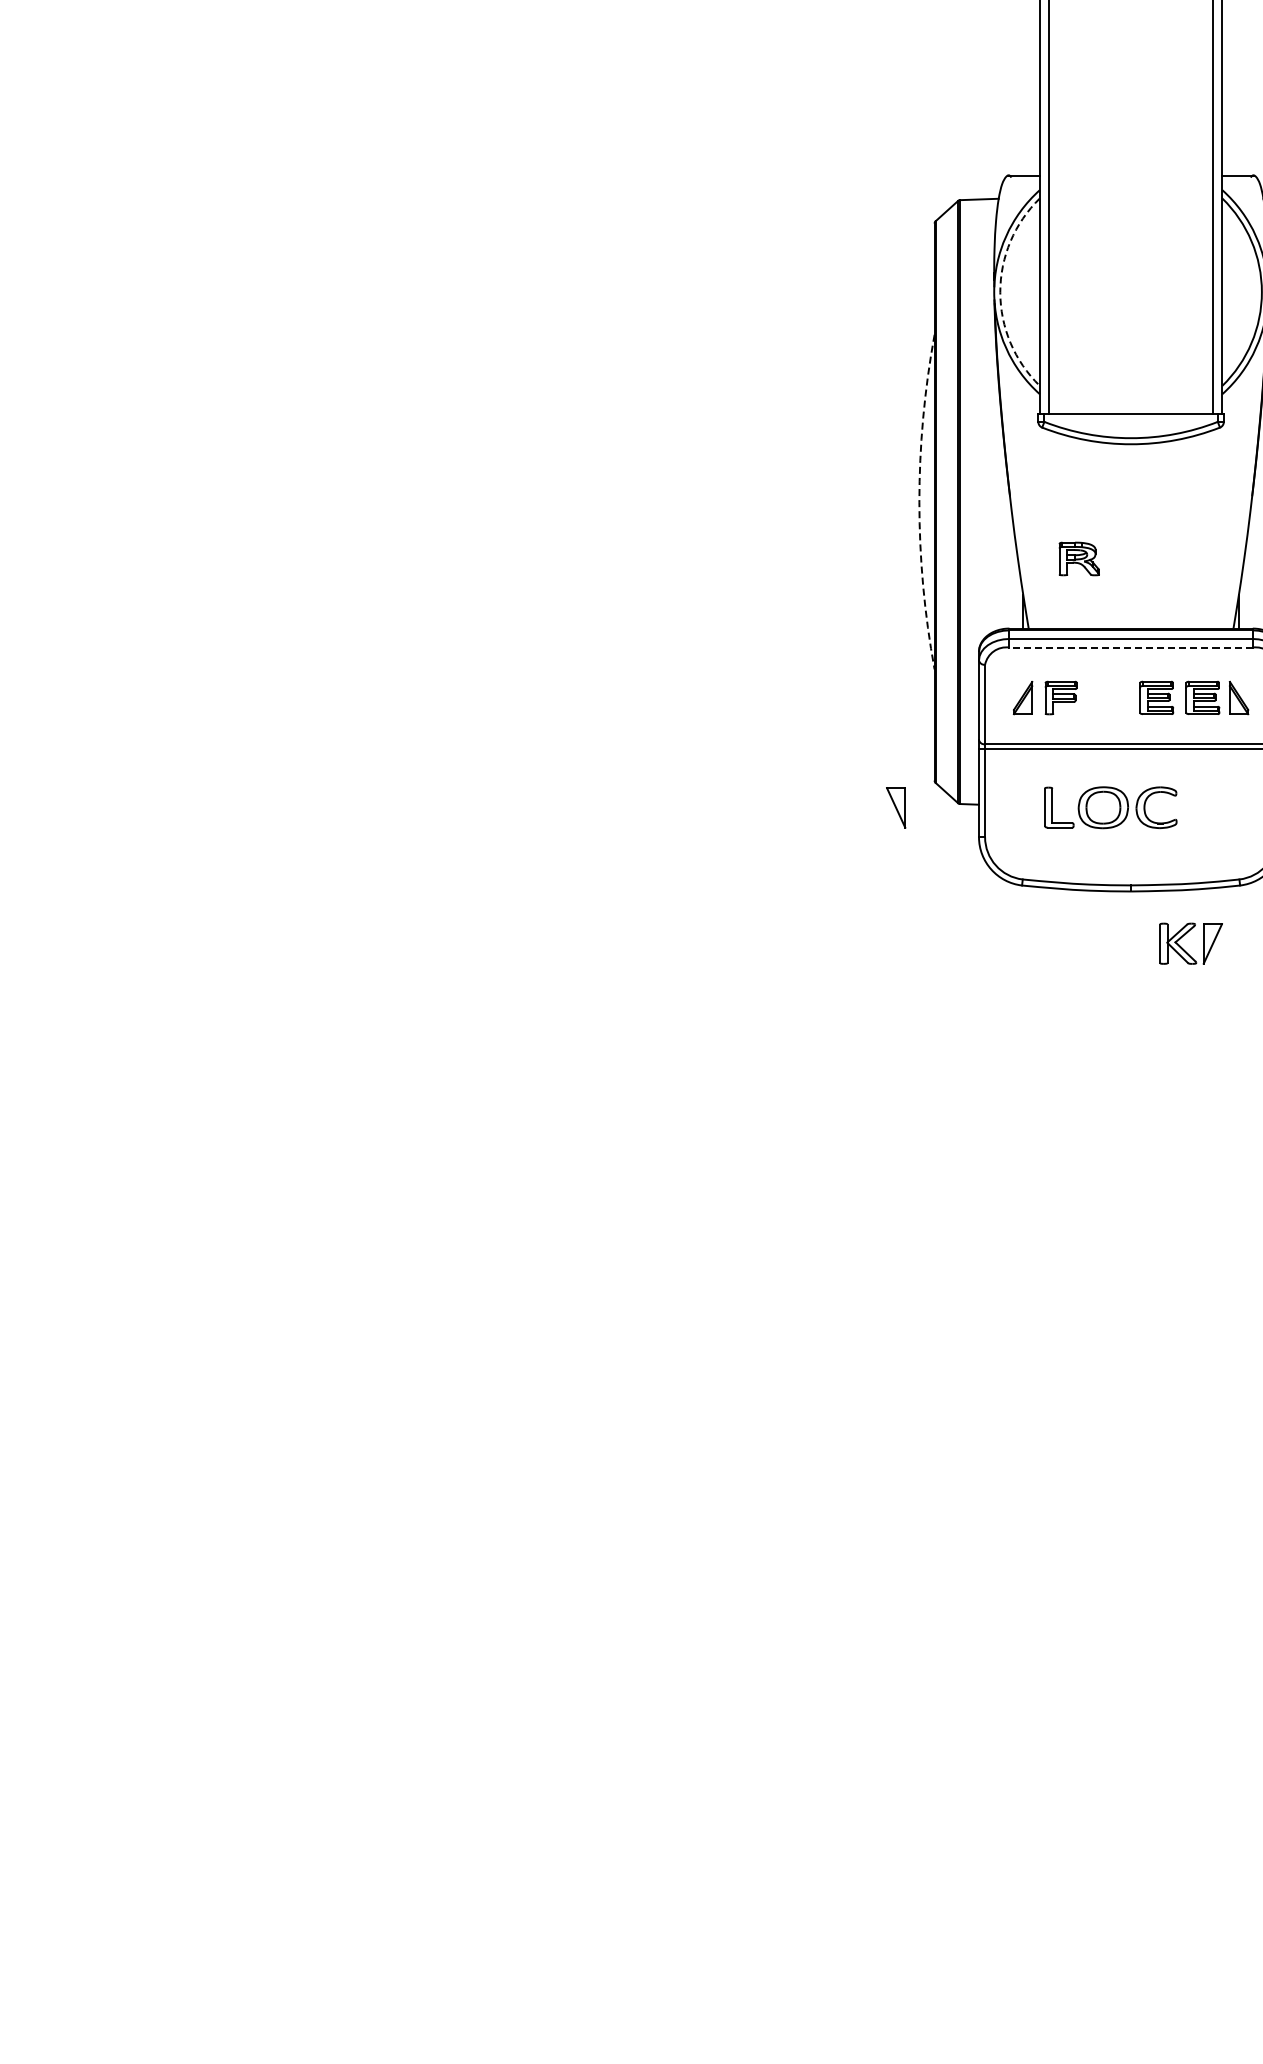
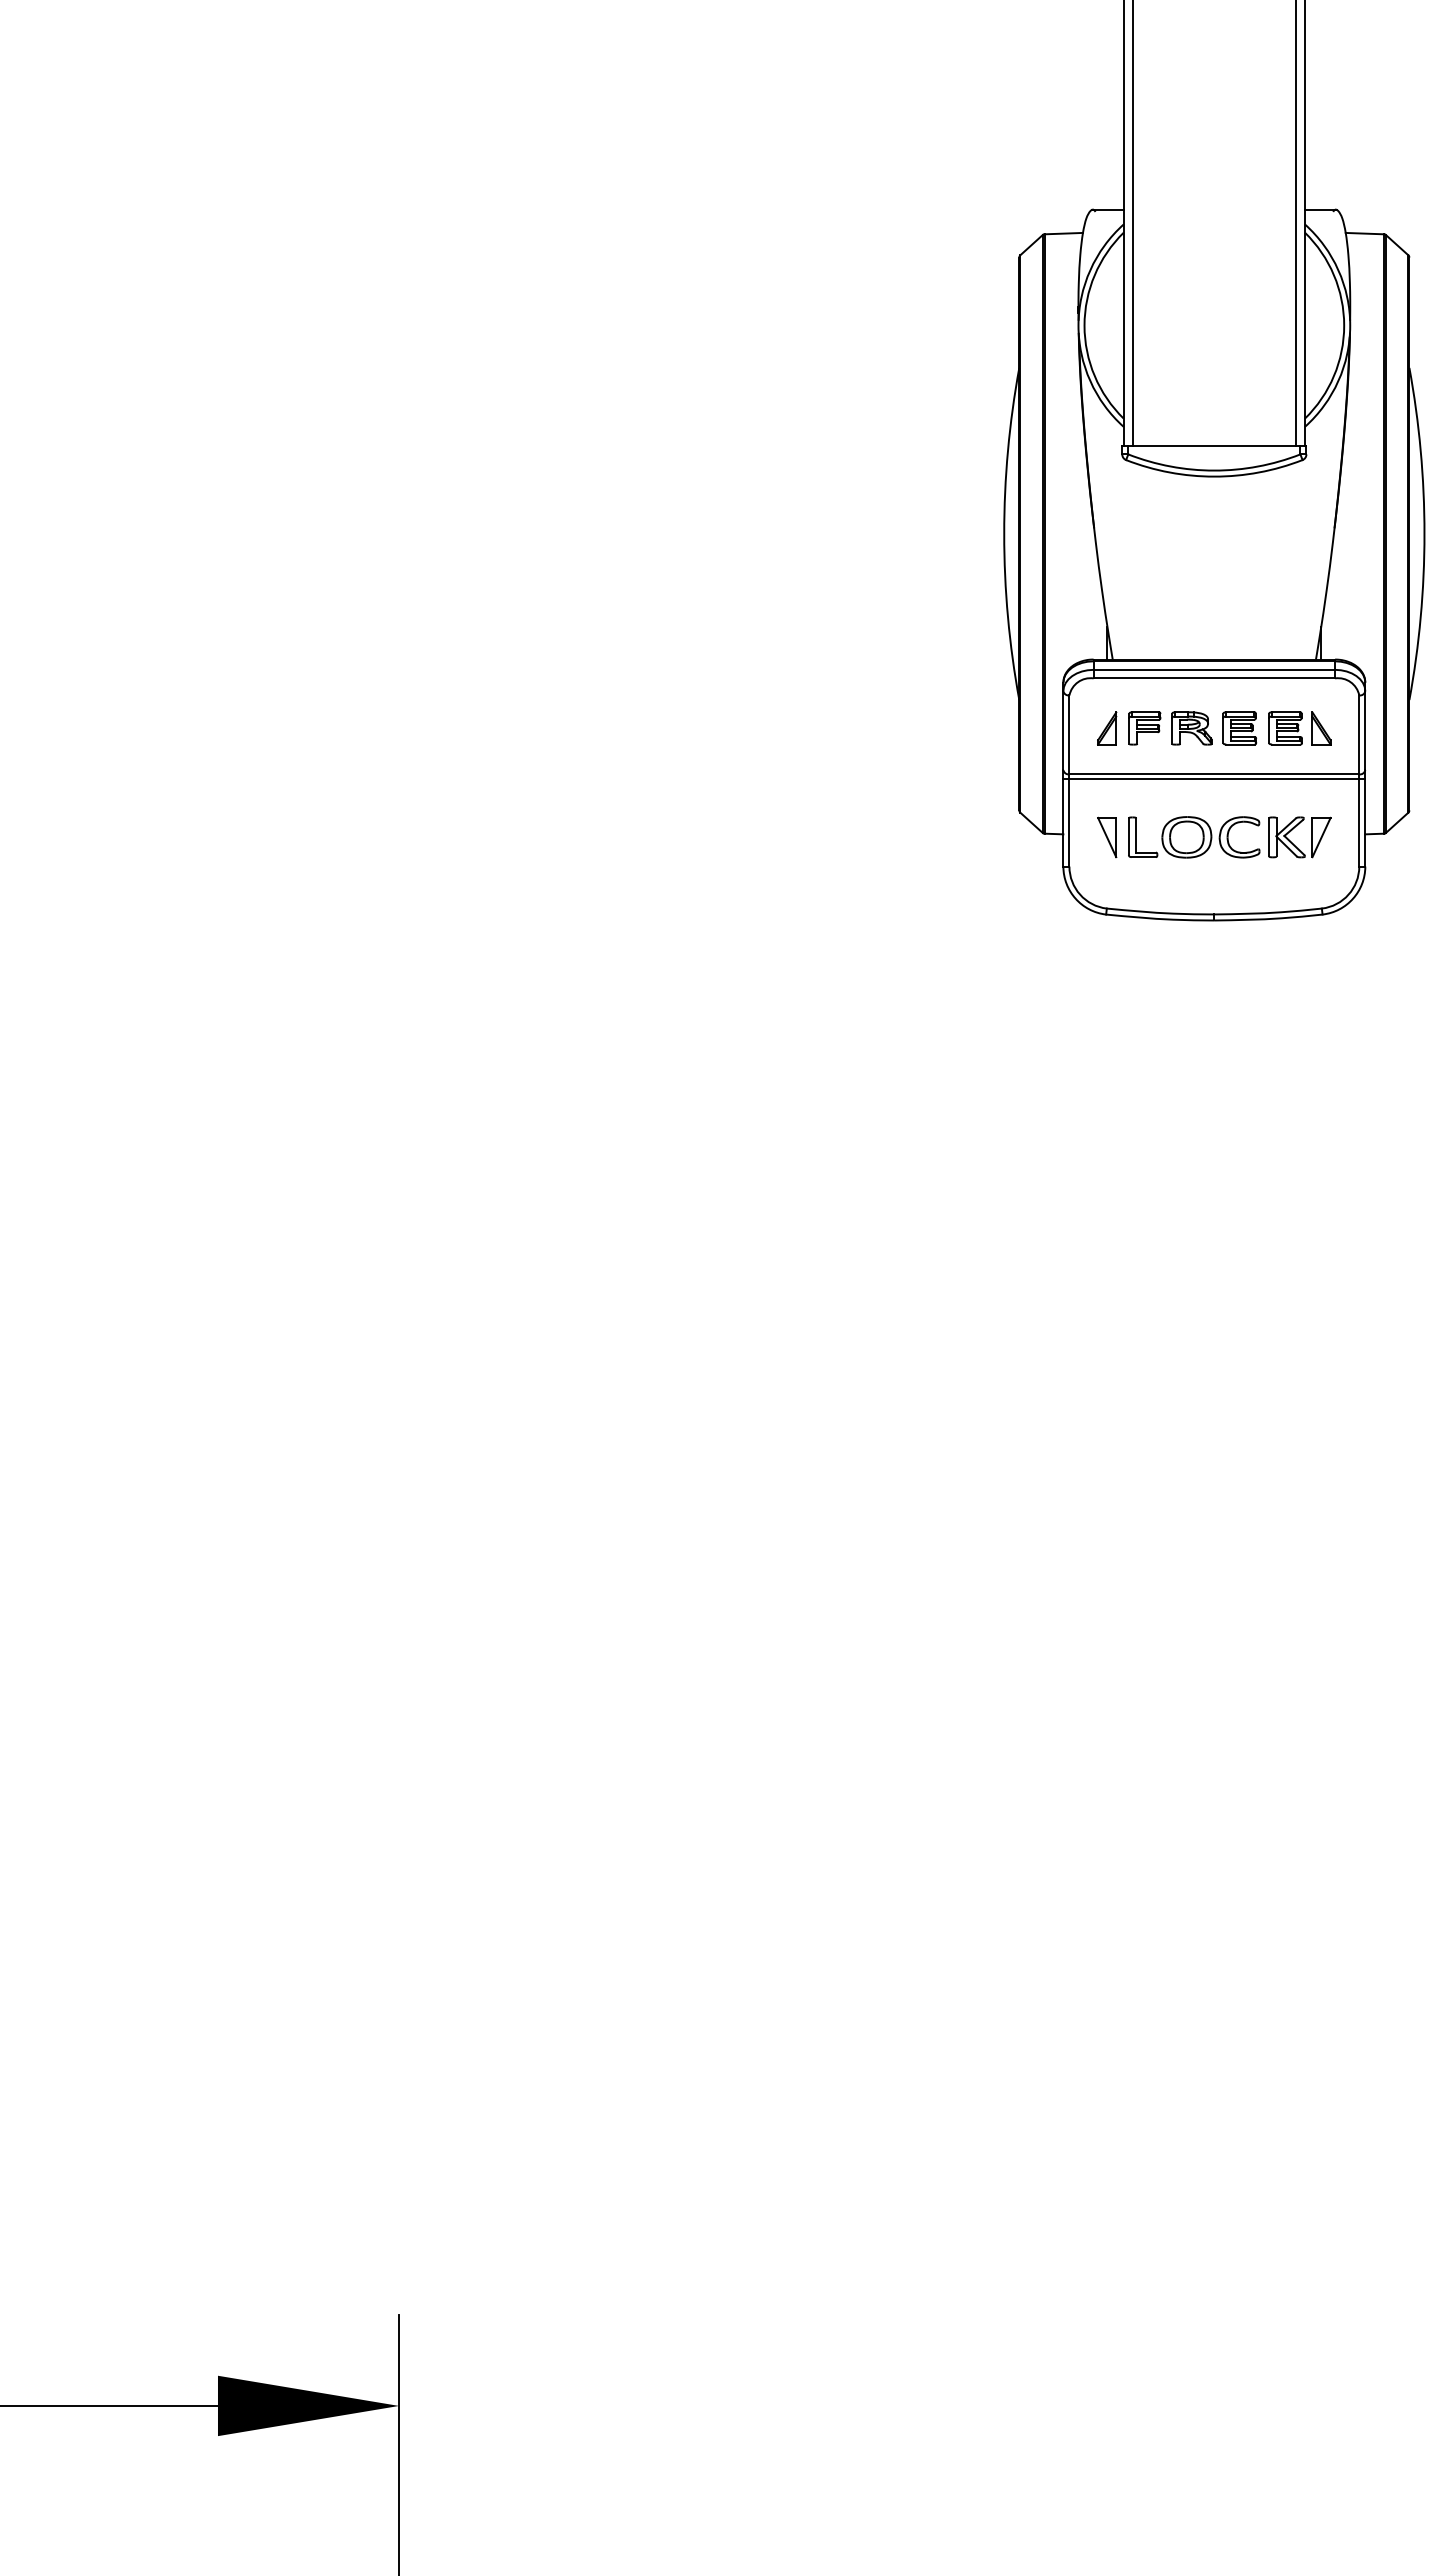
arc: (1000, 292) -> (1084, 325), dashed -> solid
arc: (919, 502) -> (1004, 534), dashed -> solid
part: (1078, 559) -> (1191, 728), moved
line: (1131, 647) -> (1214, 678), dashed -> solid
part: (896, 807) -> (1107, 837), moved
part: (1184, 949) -> (1293, 843), moved

